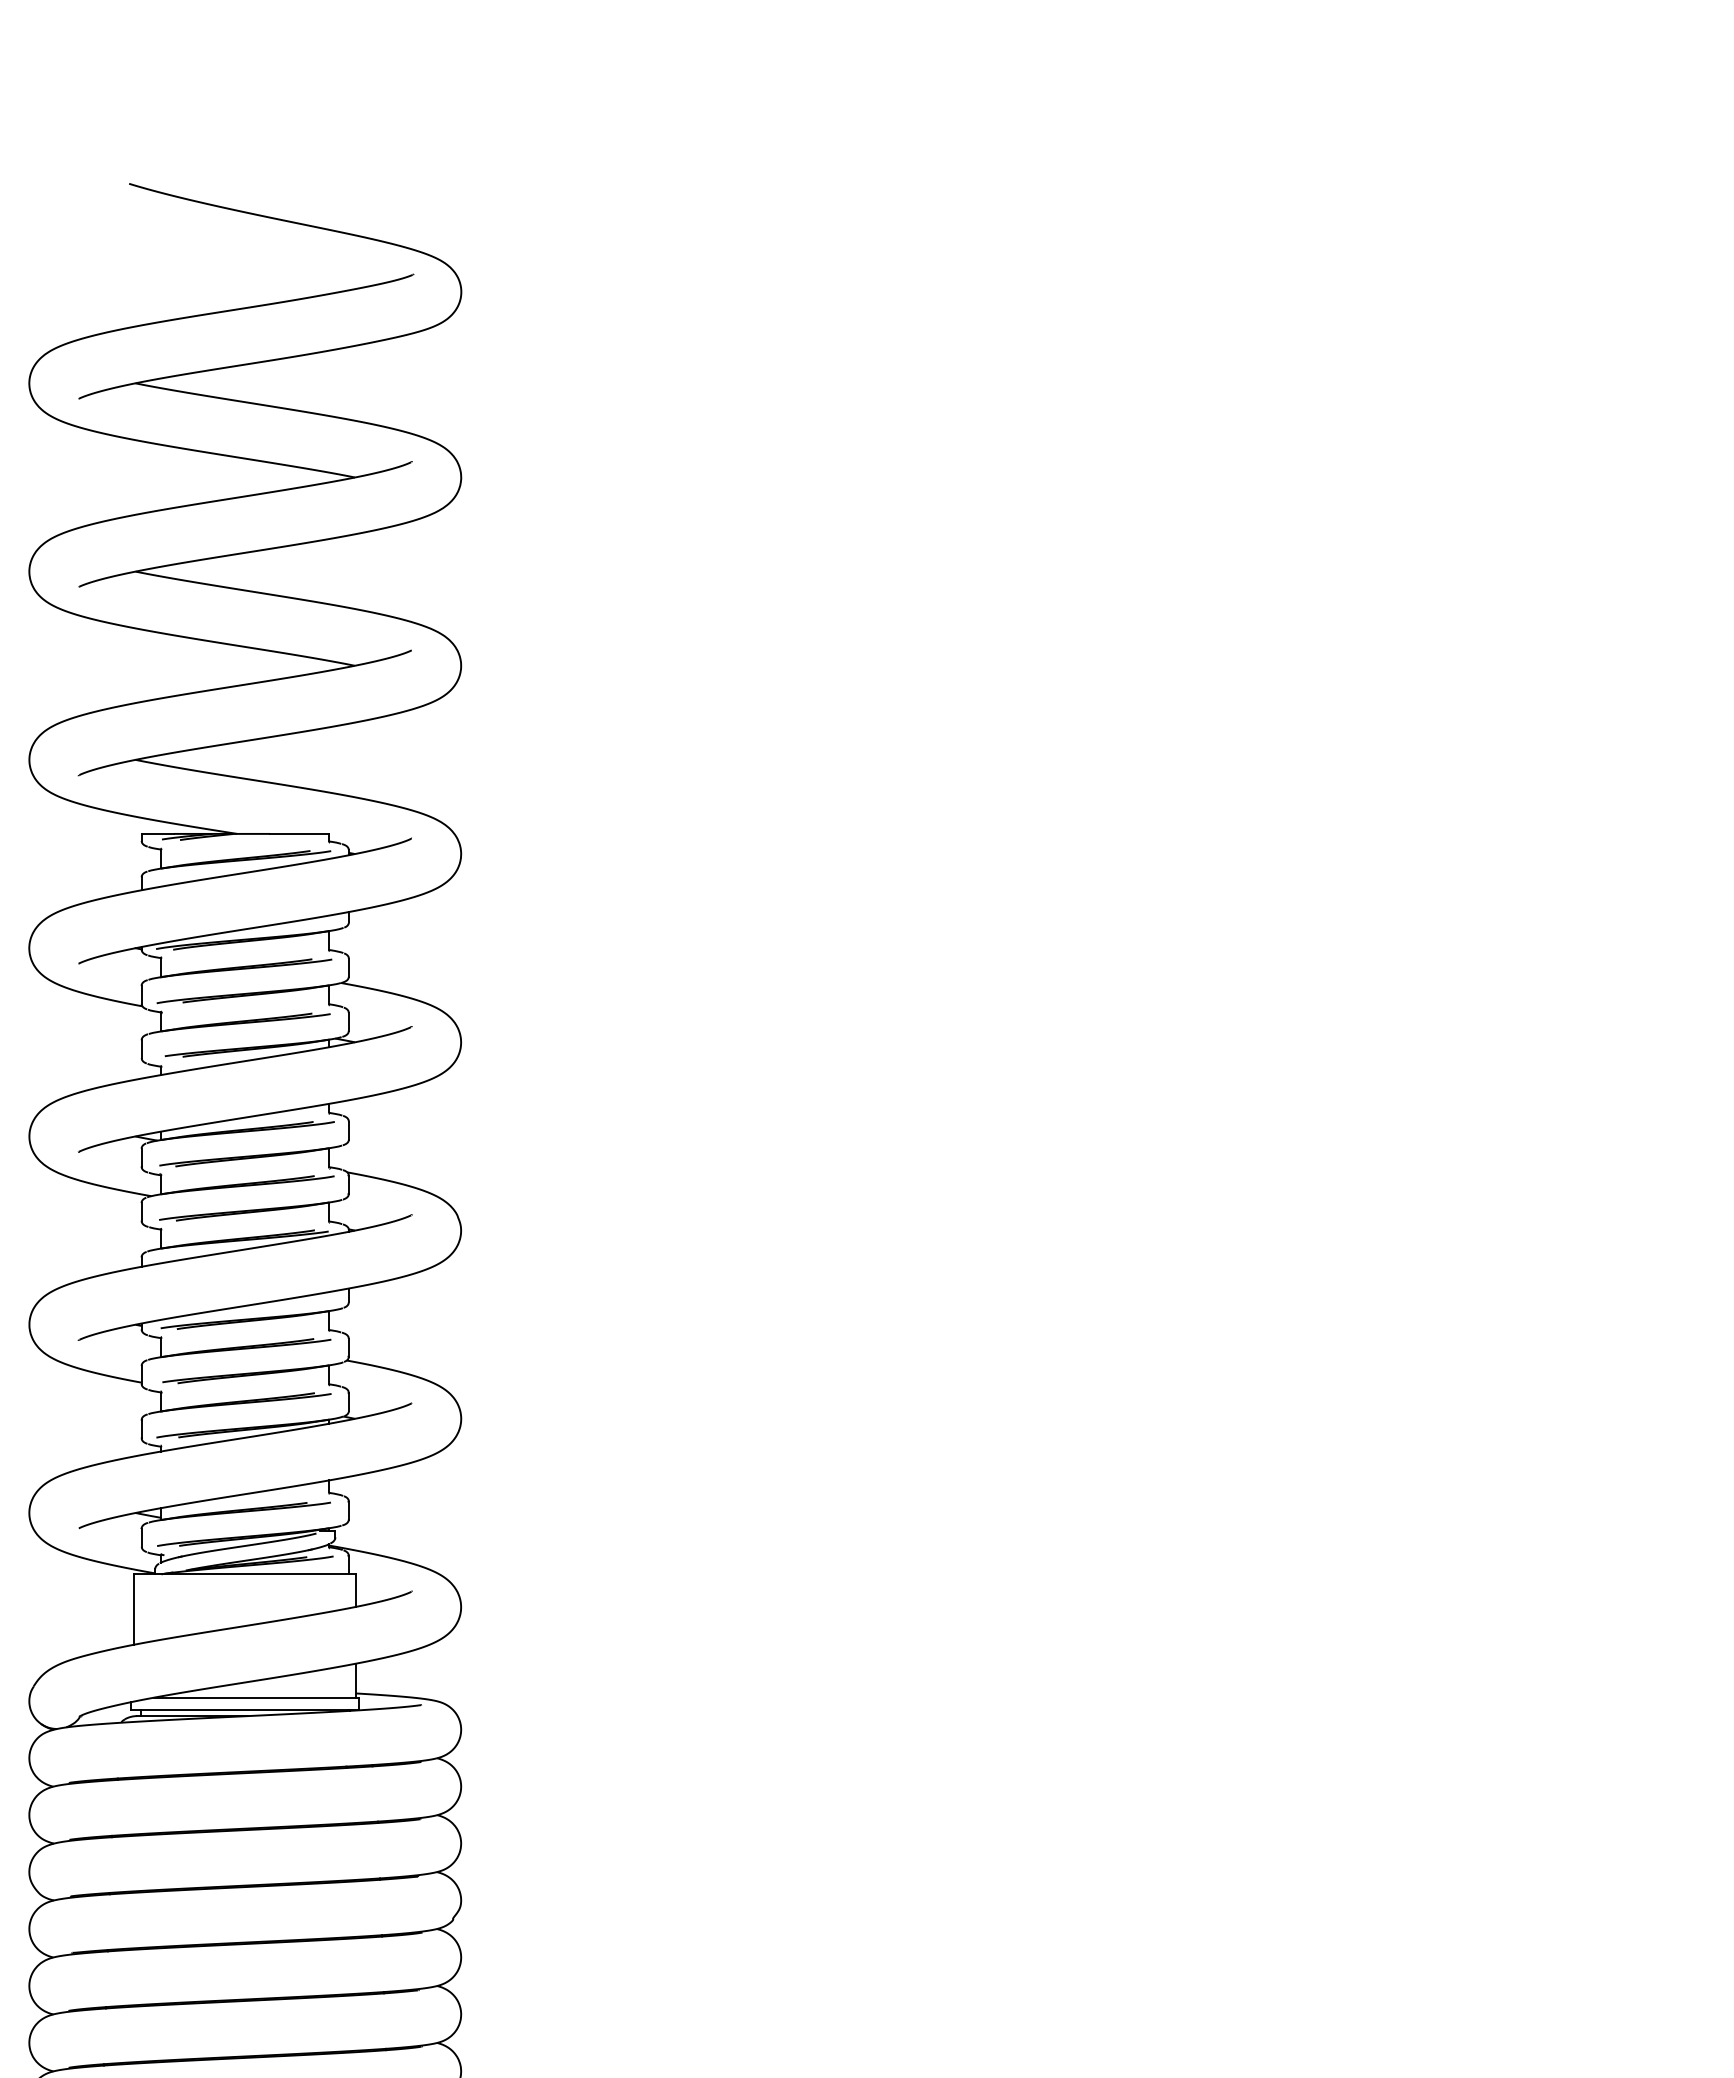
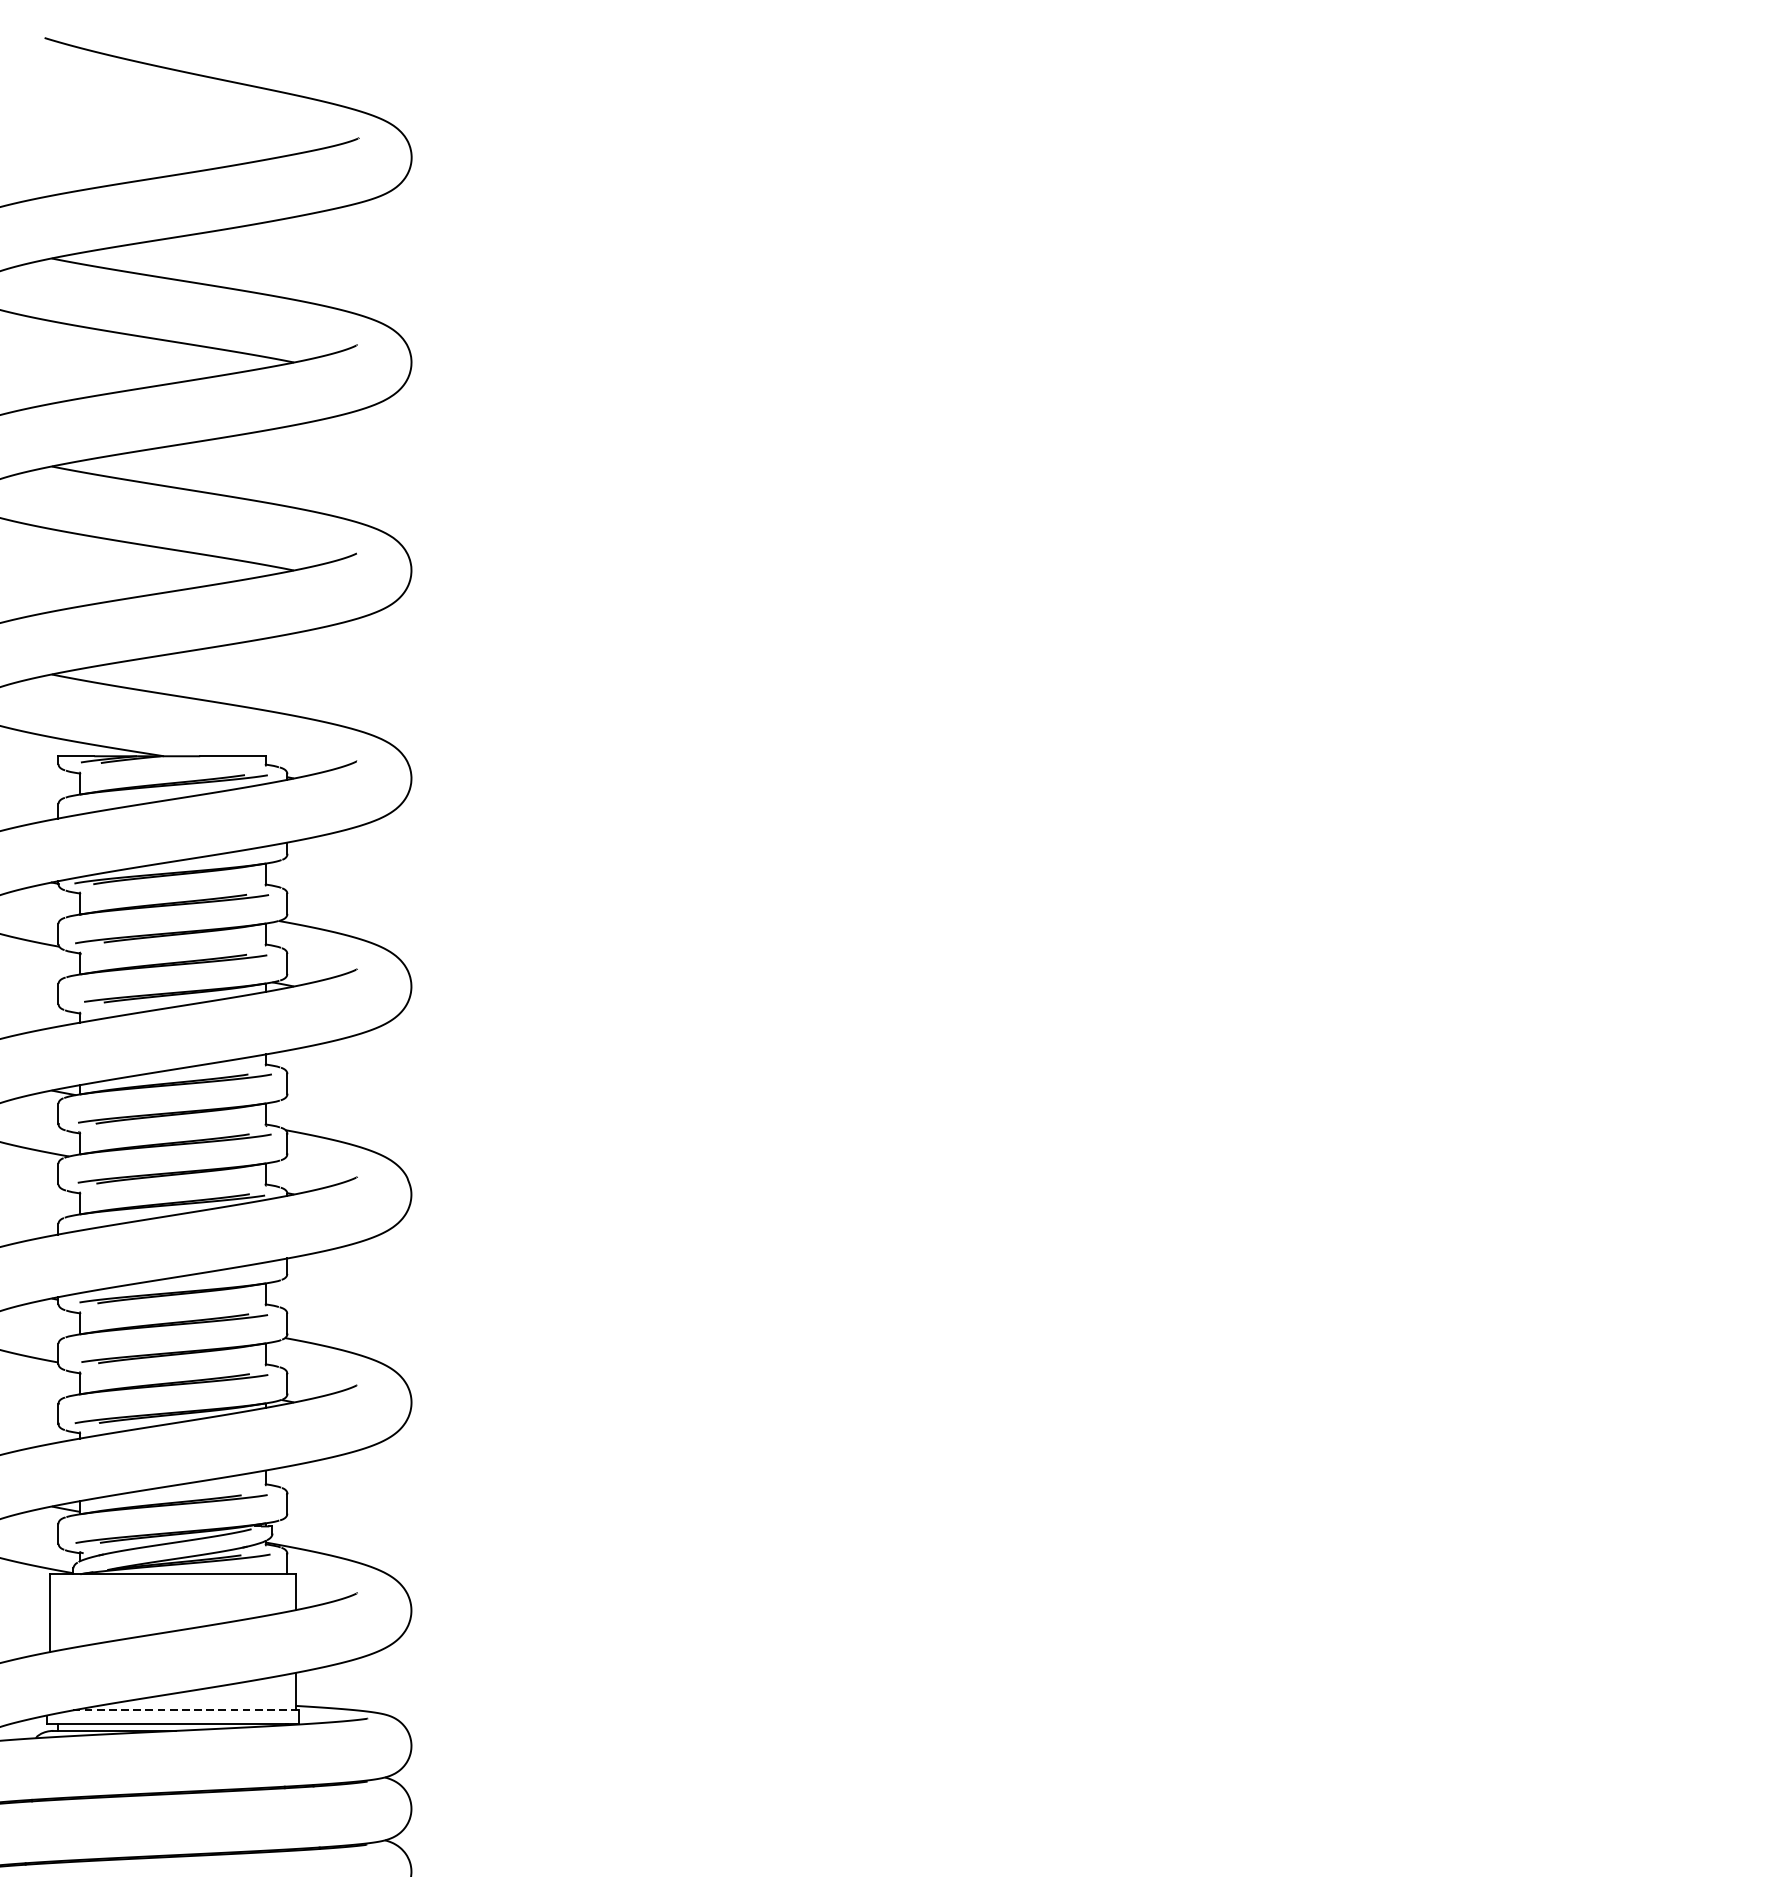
line: (256, 1697) -> (185, 1710), solid -> dashed

